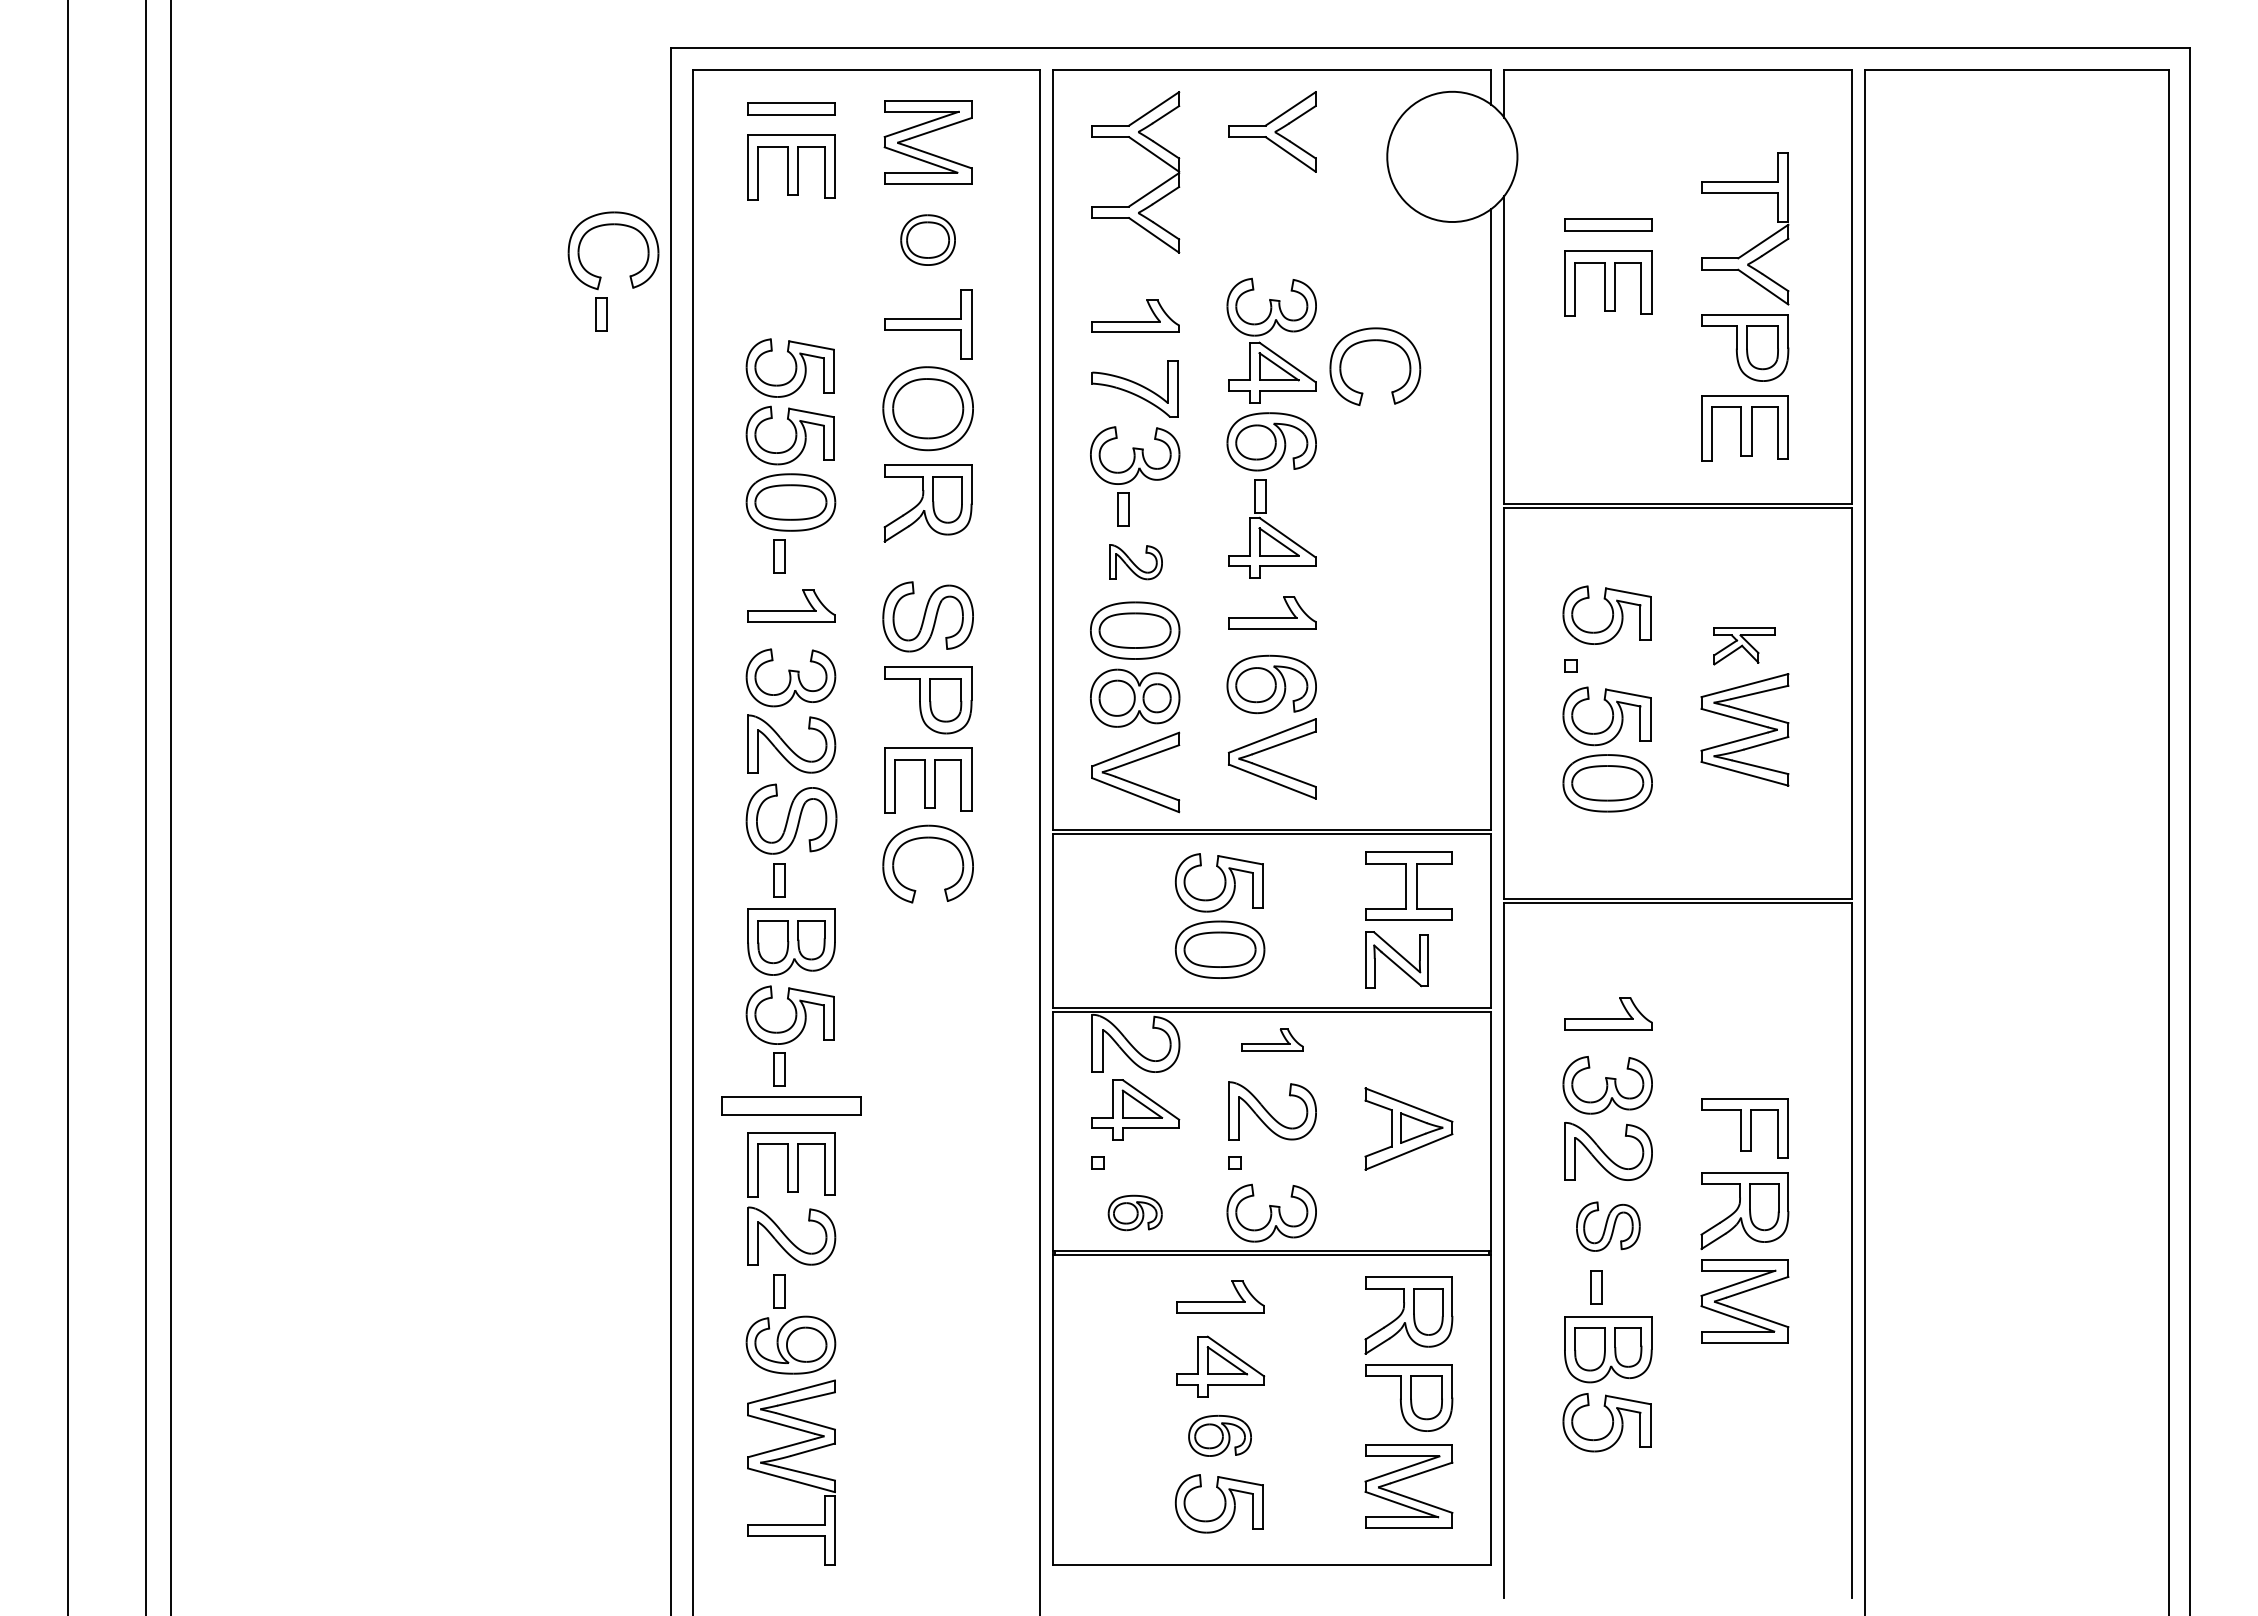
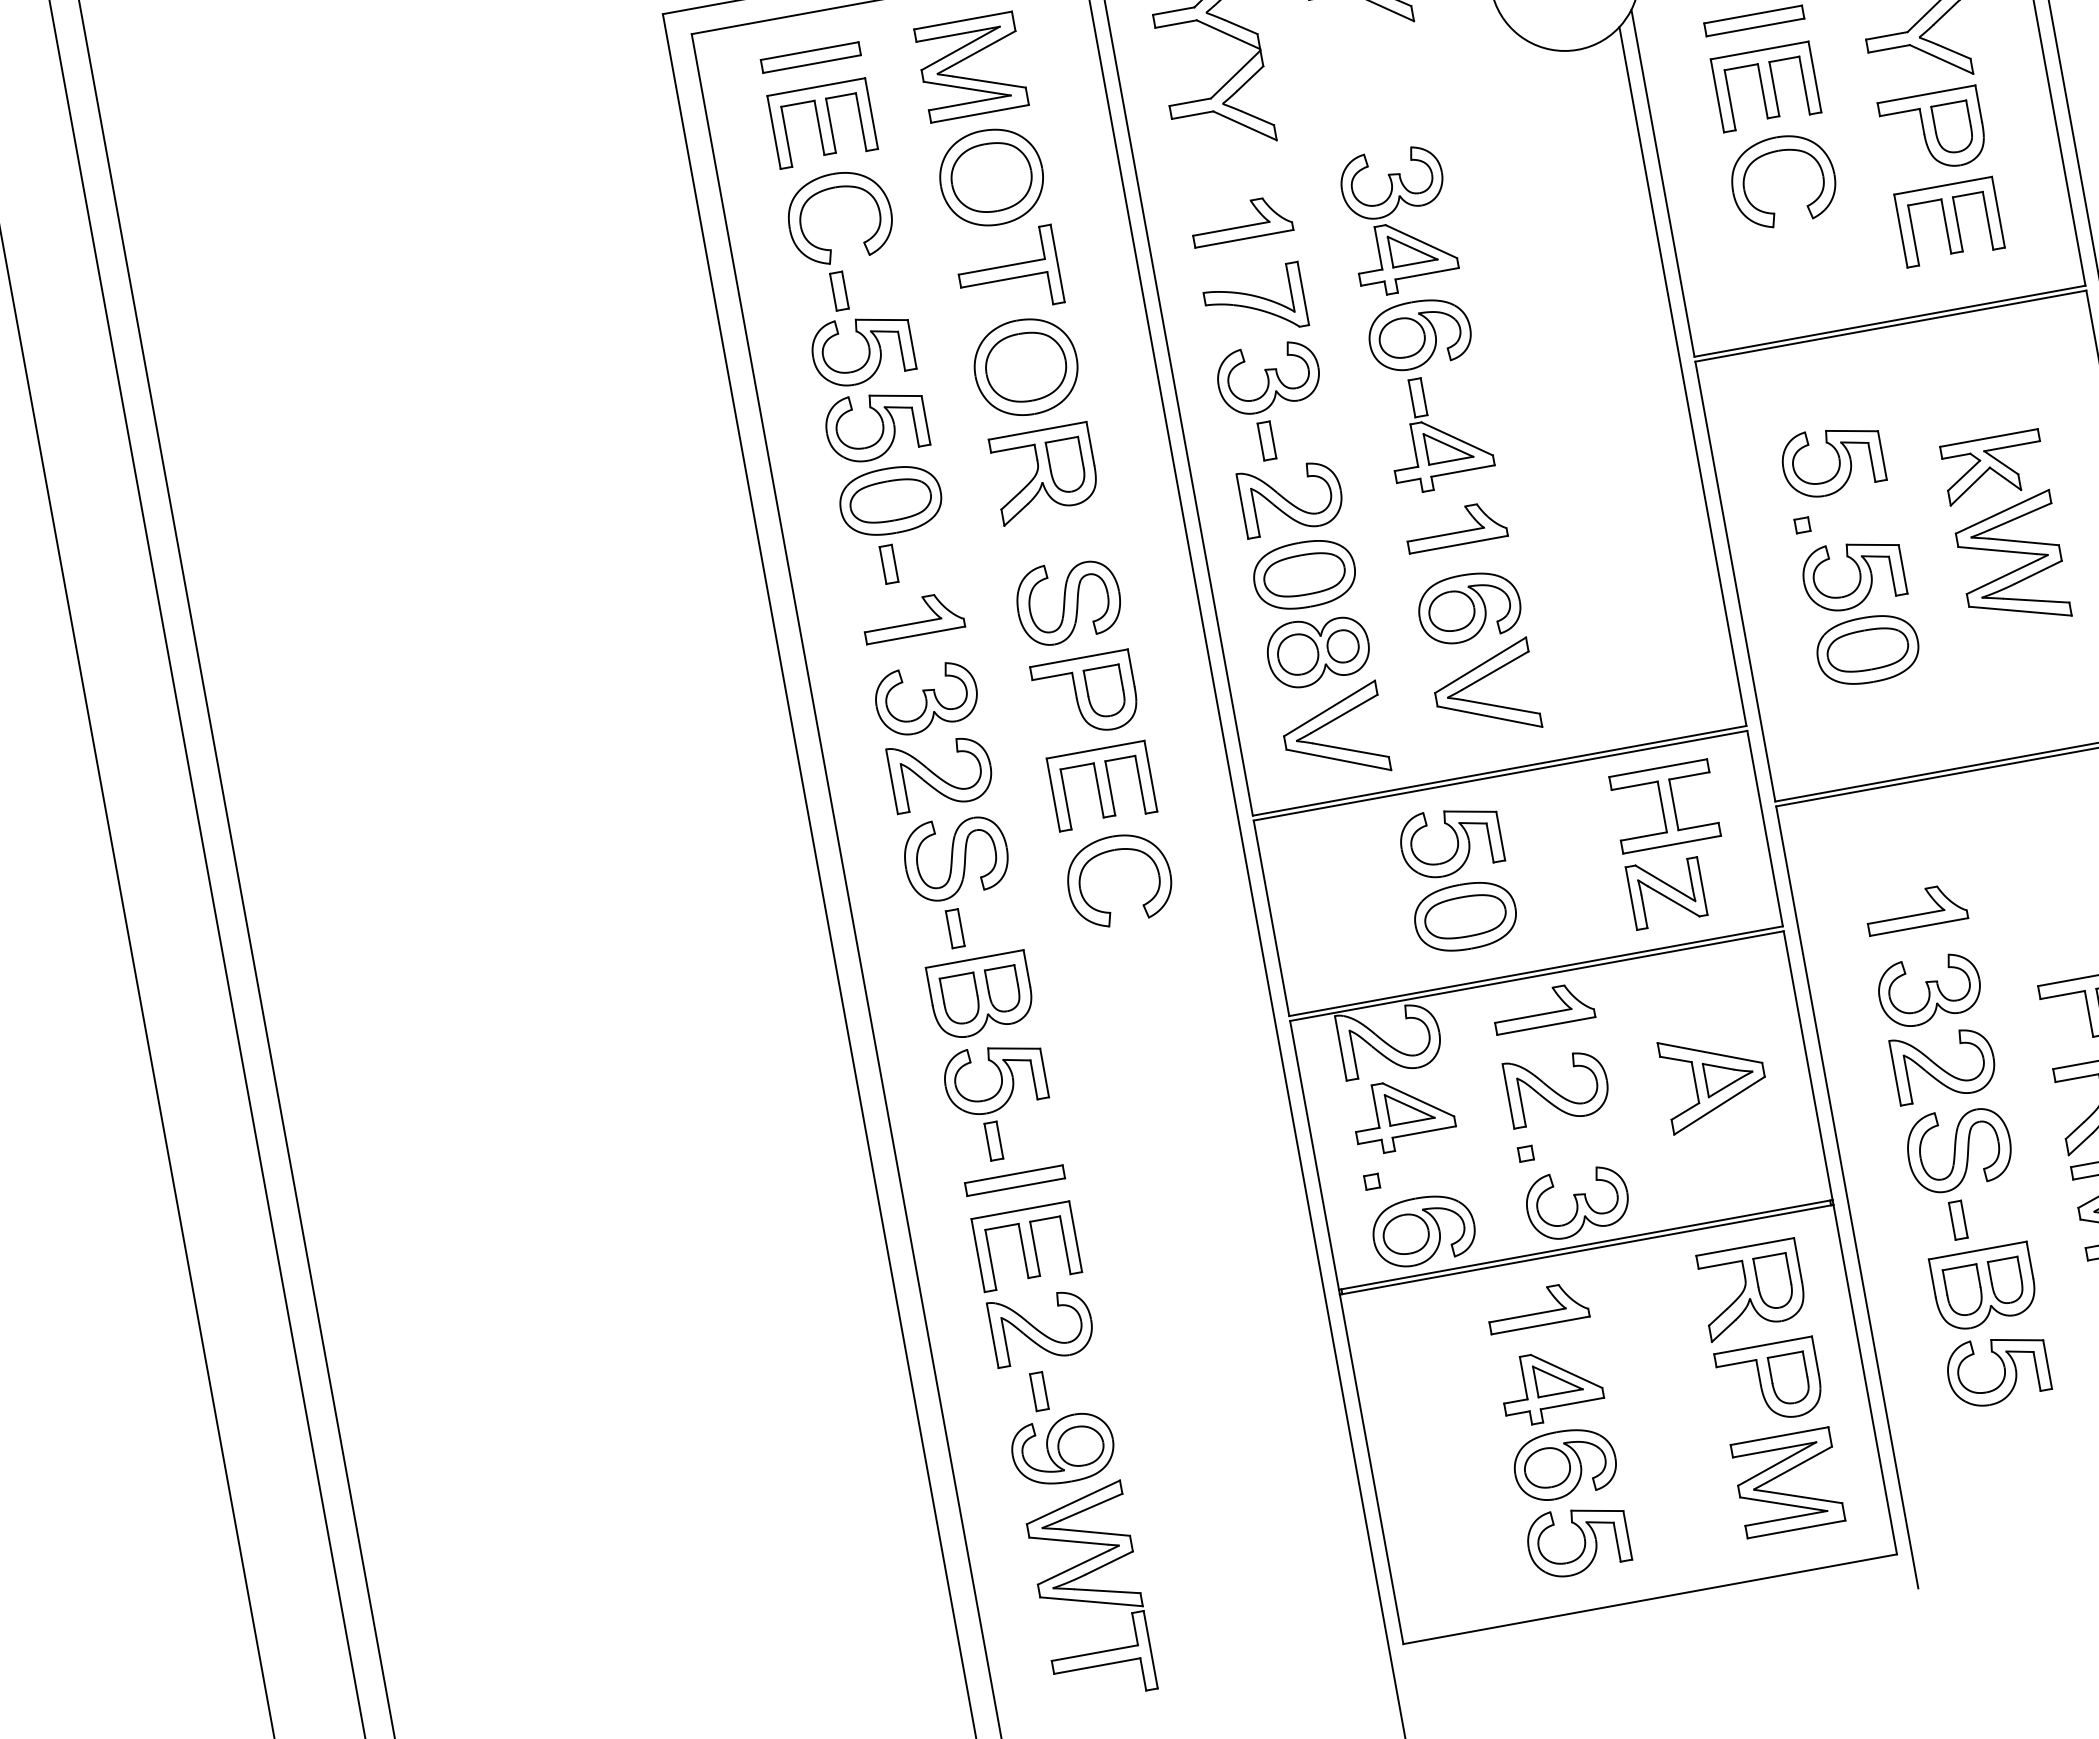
part: (927, 239) -> (990, 176), size x1.67
part: (601, 277) -> (831, 249), moved
part: (1375, 341) -> (1778, 152), moved
part: (1135, 561) -> (1290, 496), size x1.67
part: (1744, 646) -> (1993, 467), size x1.43
part: (1272, 1039) -> (1542, 1007), size x1.43
part: (791, 1106) -> (1015, 1180), size x0.62
part: (1135, 1212) -> (1424, 1229), size x1.67
part: (1608, 1226) -> (1959, 1148), size x1.43
part: (1219, 1435) -> (1564, 1463), size x1.43

